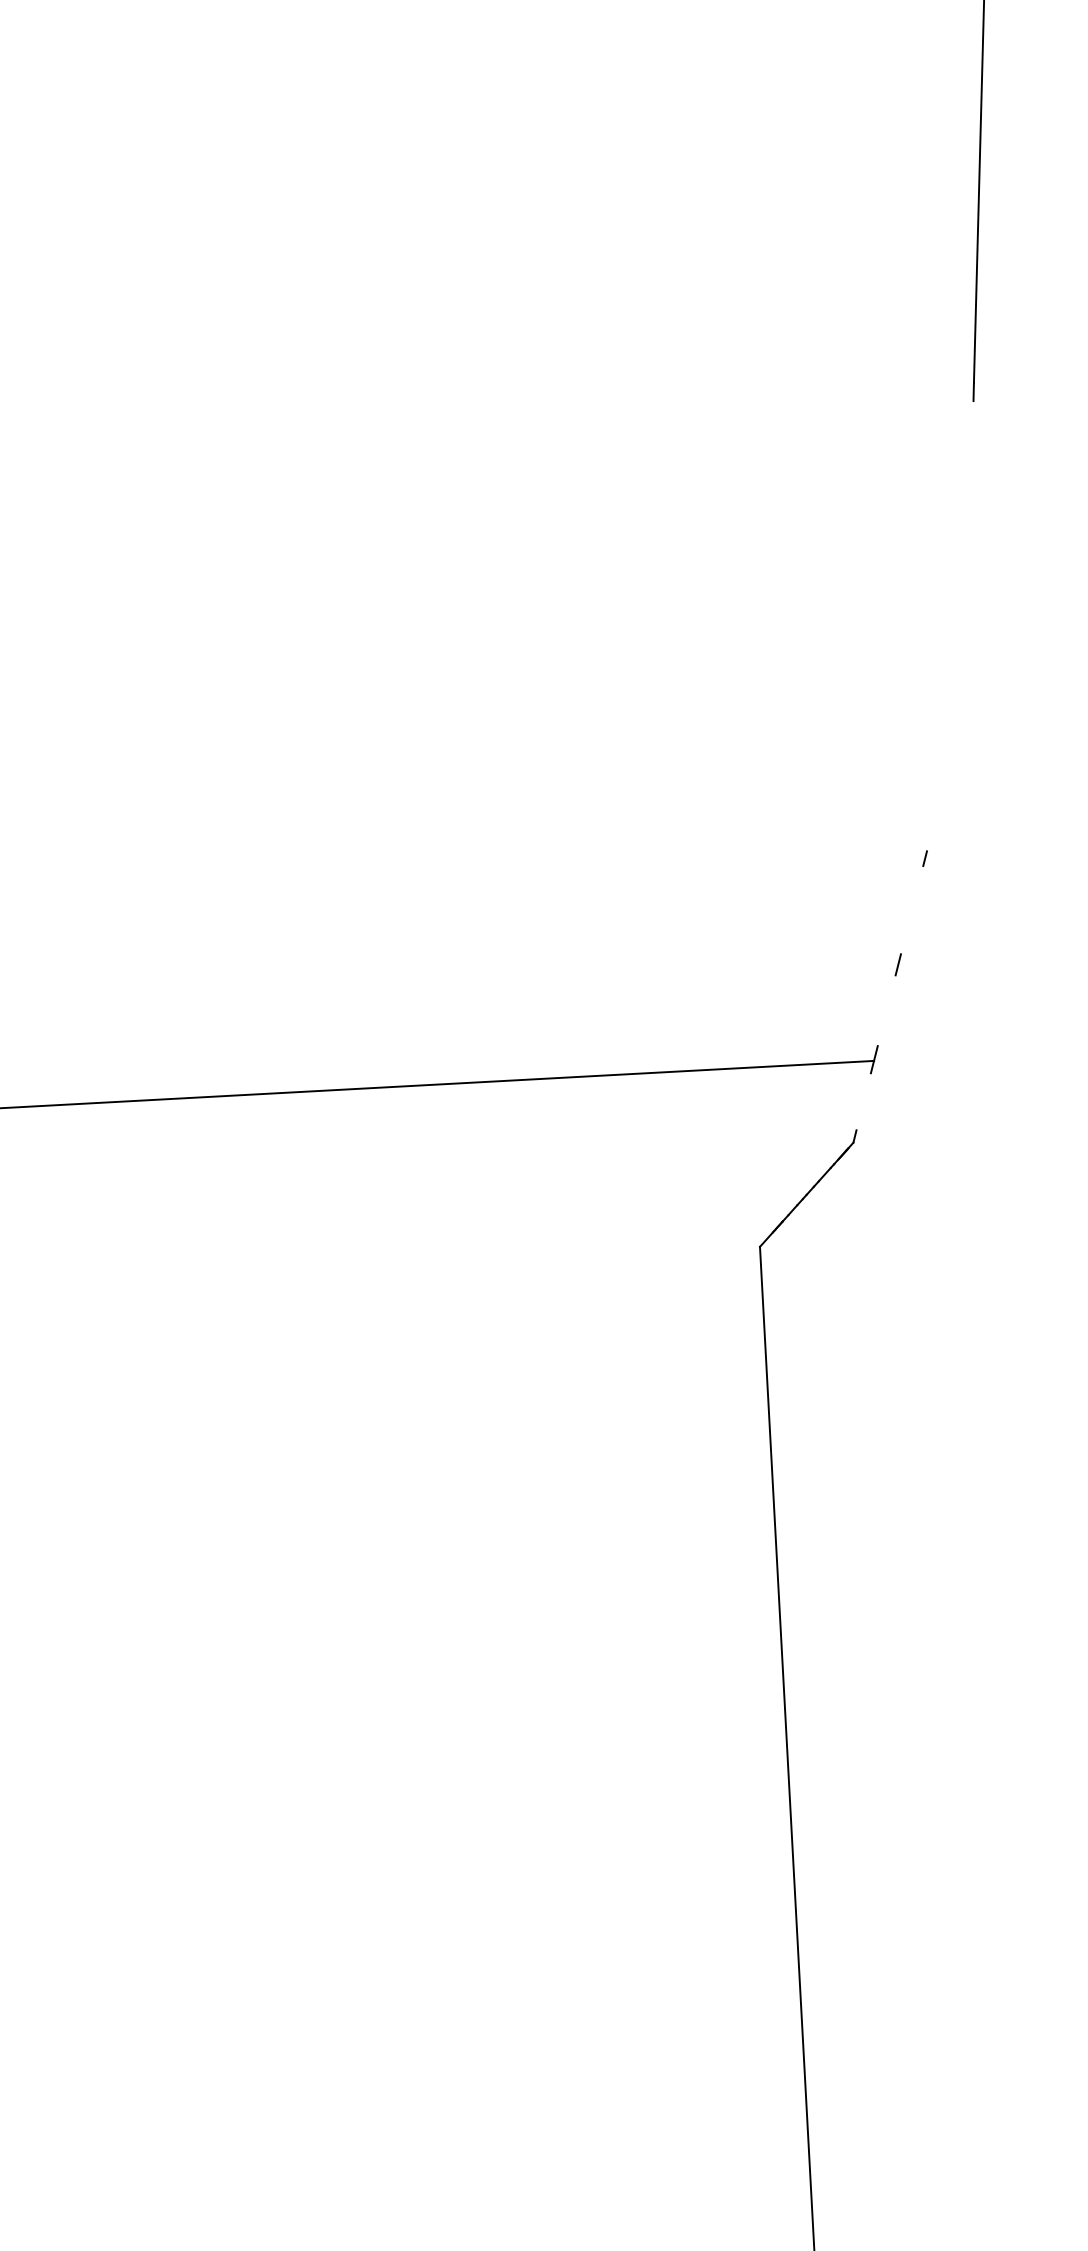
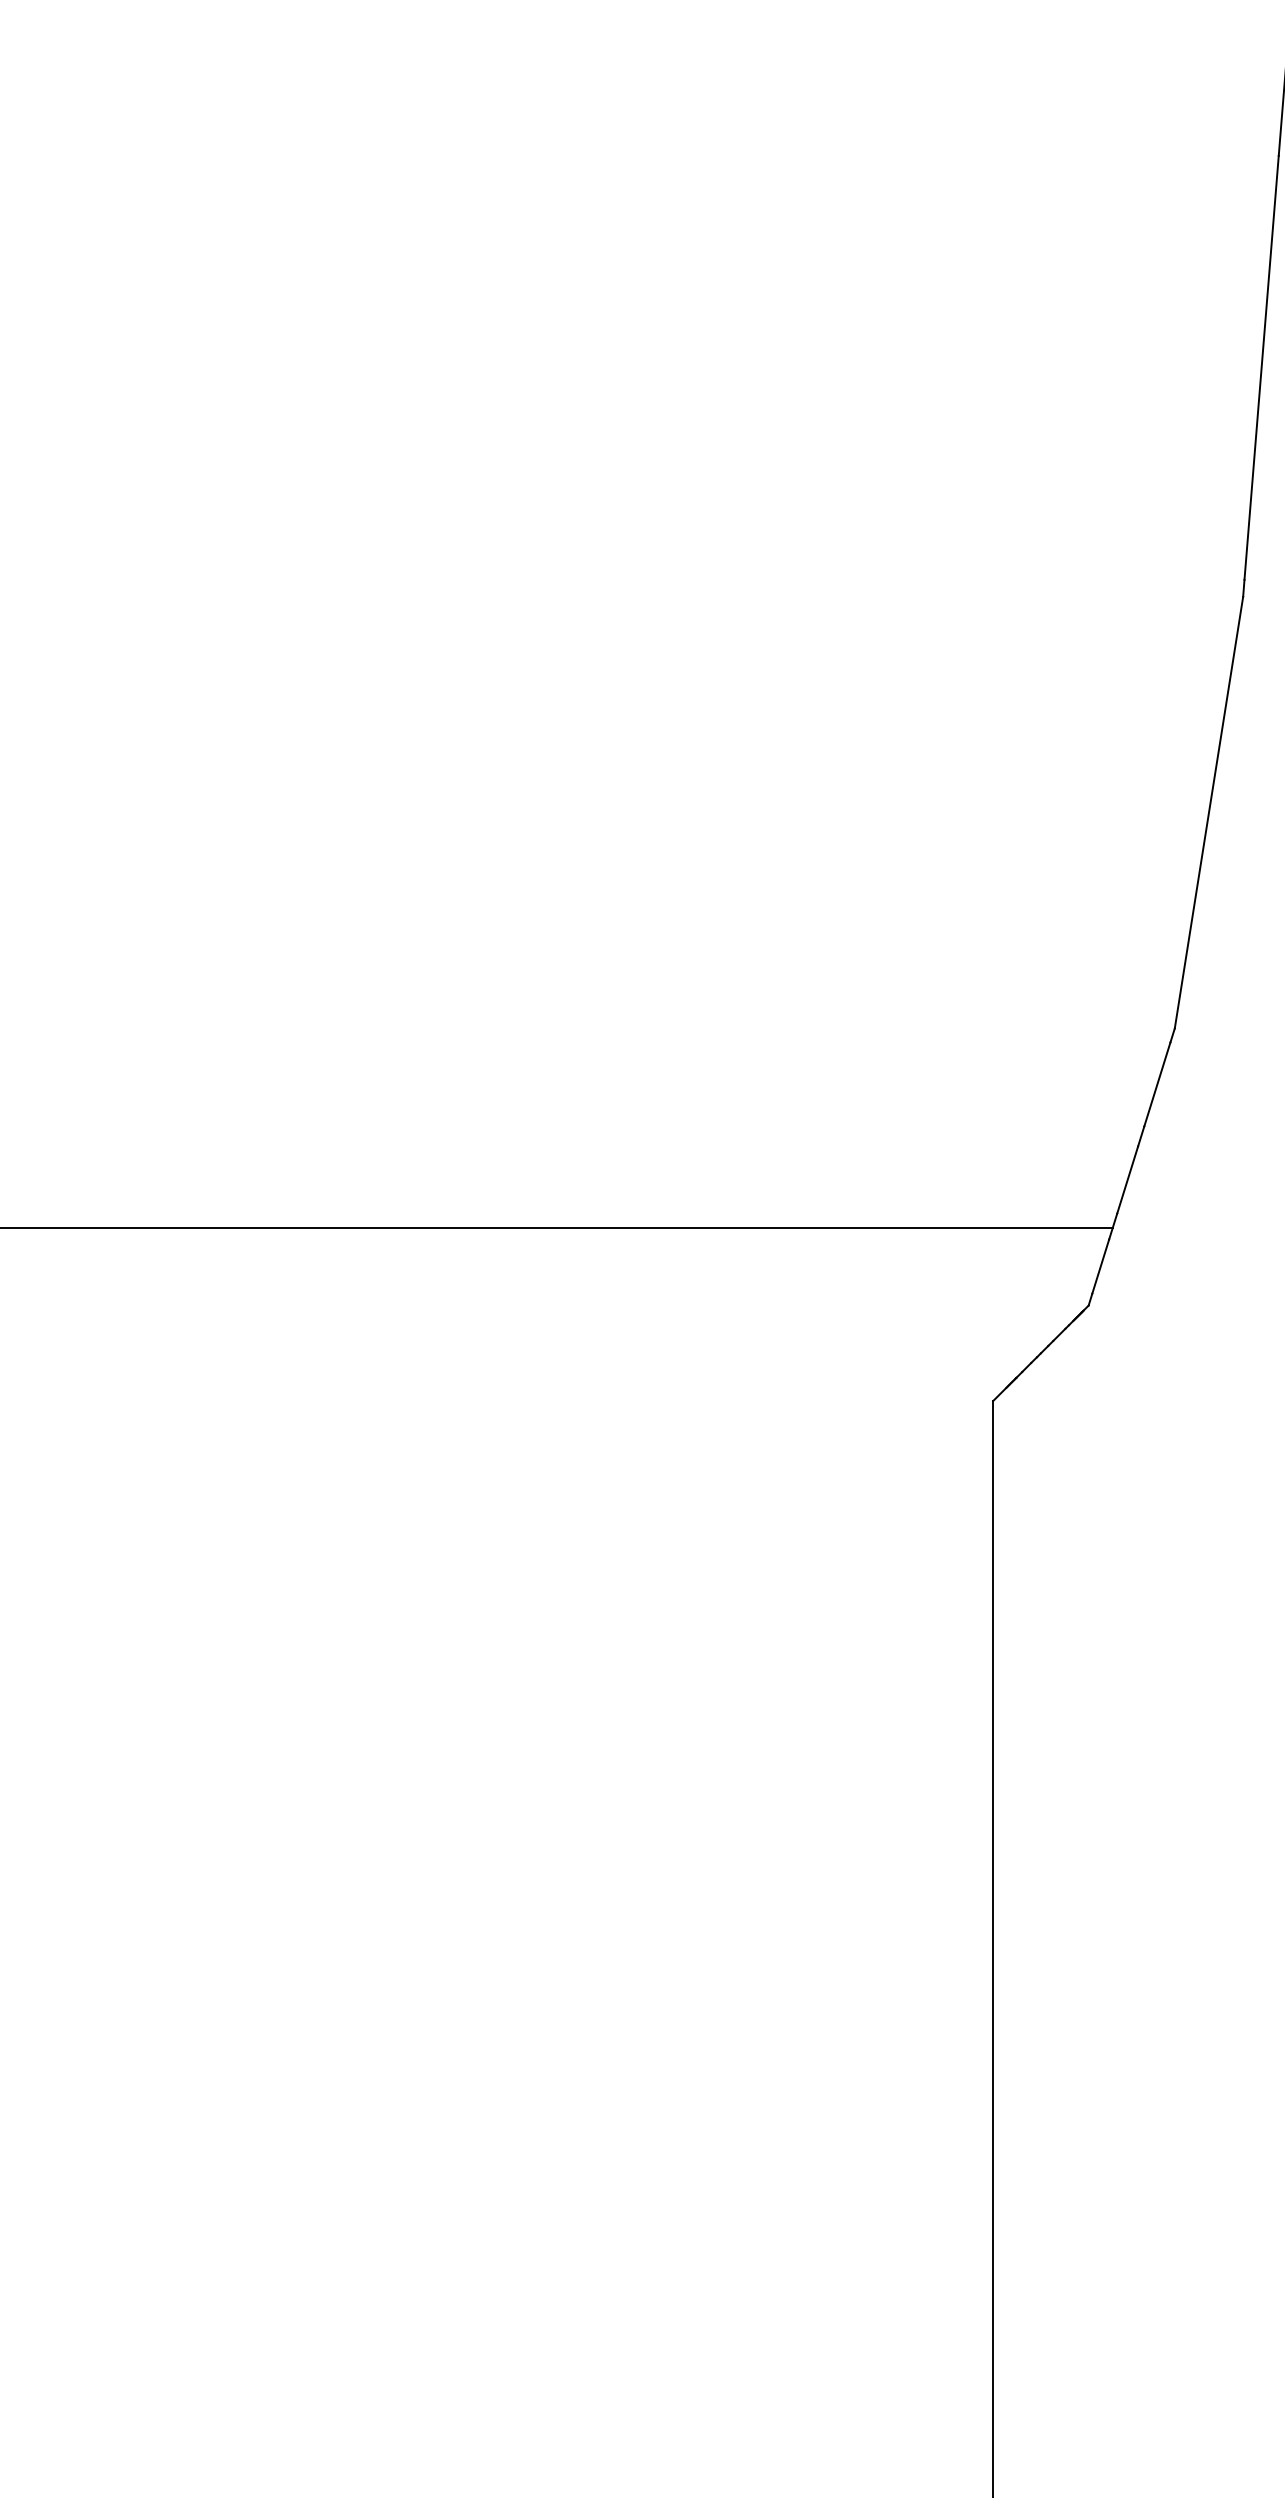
line: (949, 626) -> (1208, 812), added
line: (912, 910) -> (1157, 1084), added
line: (886, 1010) -> (1127, 1179), added
line: (863, 1101) -> (1100, 1266), added

